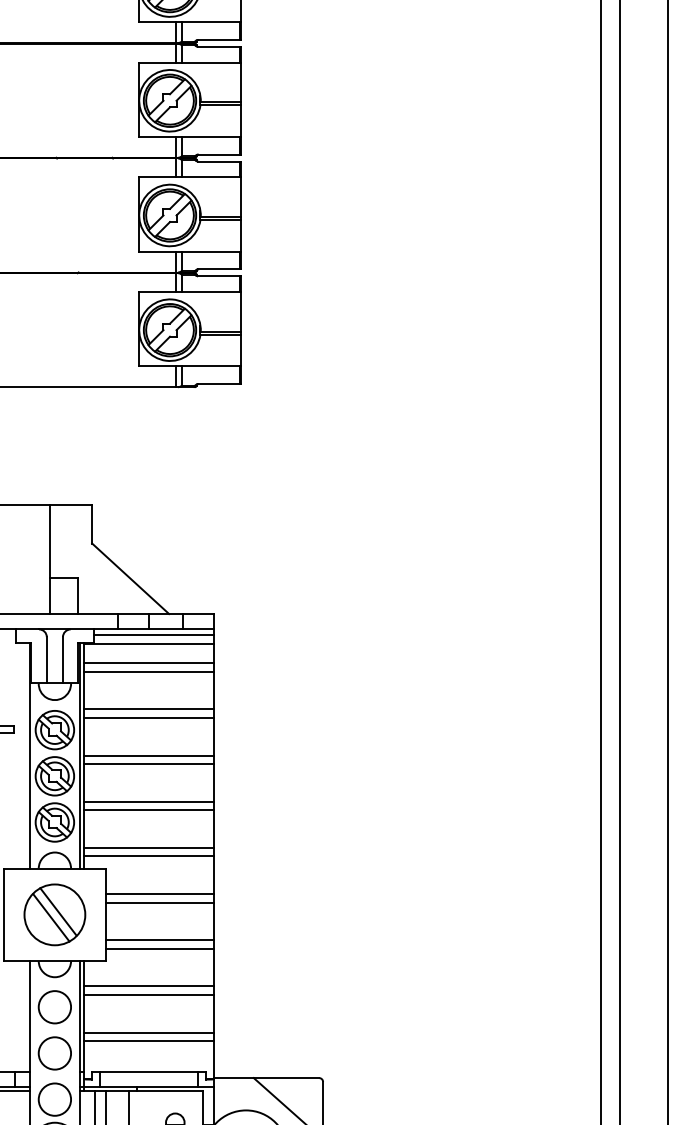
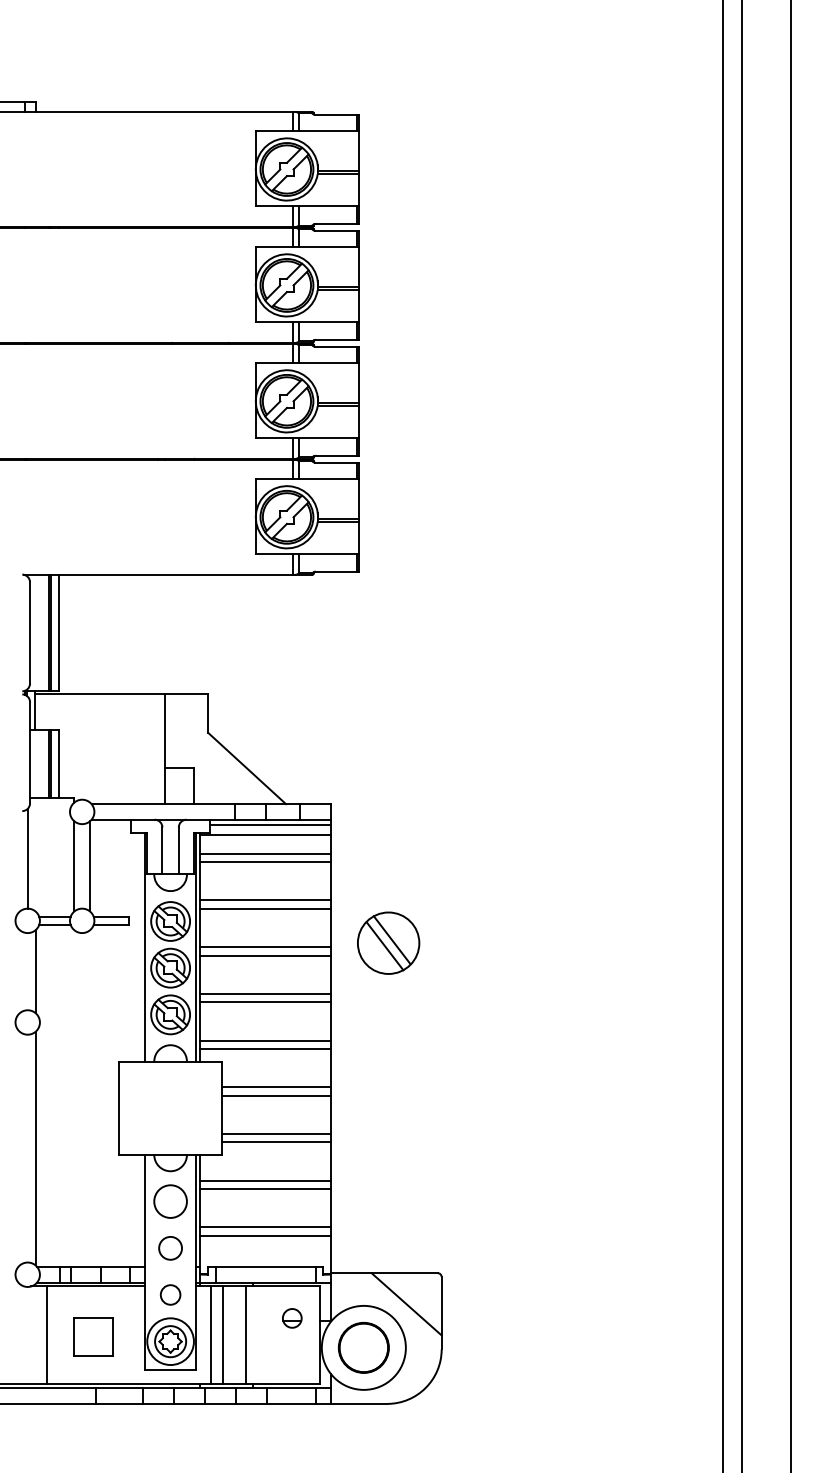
part: (54, 914) -> (388, 942), moved
circle: (54, 1053) -> (170, 1248), size x0.7
circle: (54, 1099) -> (170, 1294), size x0.6

